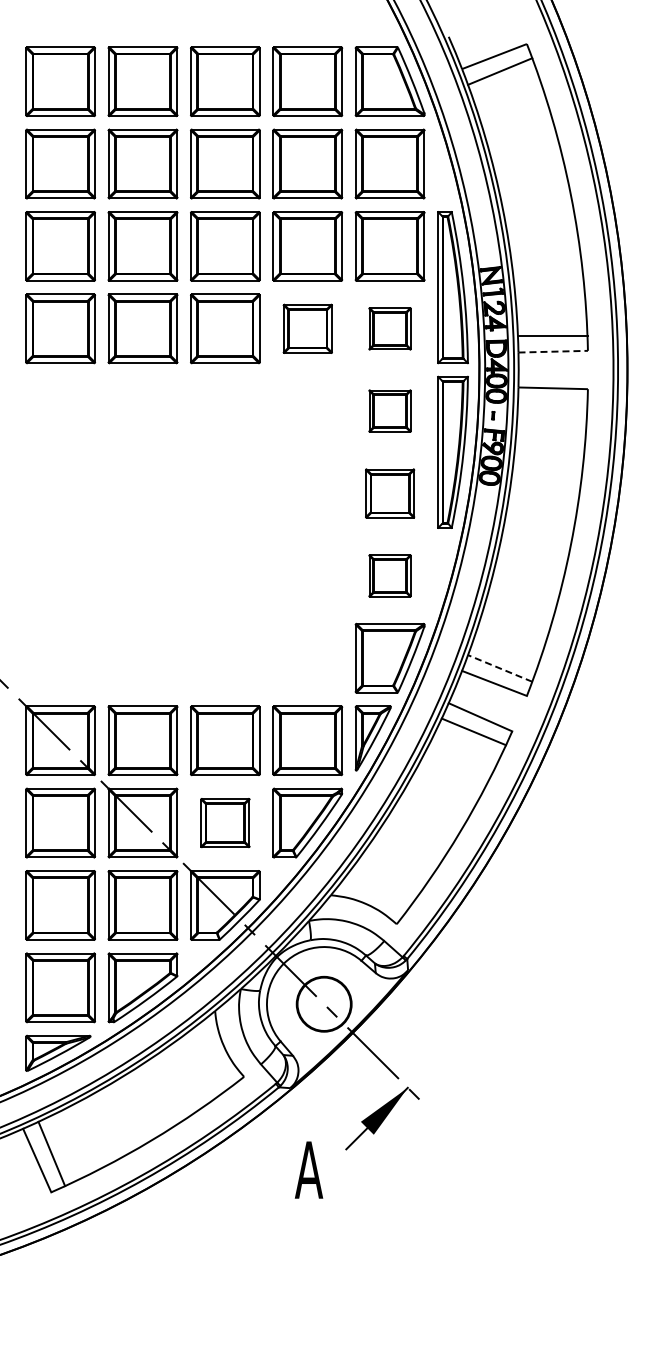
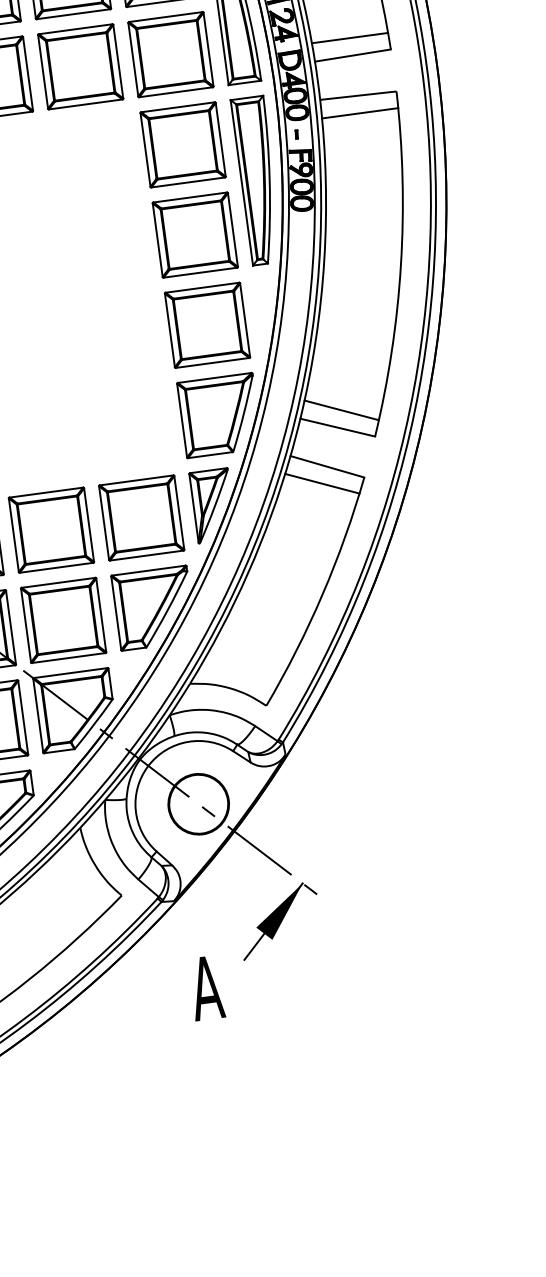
part: (307, 328) -> (80, 66), size x1.43
part: (389, 328) -> (170, 54), size x1.67
line: (553, 351) -> (353, 55), dashed -> solid
line: (552, 404) -> (359, 113), added
part: (389, 410) -> (182, 144), size x1.67
part: (389, 493) -> (194, 235), size x1.43
part: (389, 575) -> (206, 324), size x1.67
line: (500, 668) -> (342, 410), dashed -> solid
part: (225, 822) -> (63, 619), size x1.43

